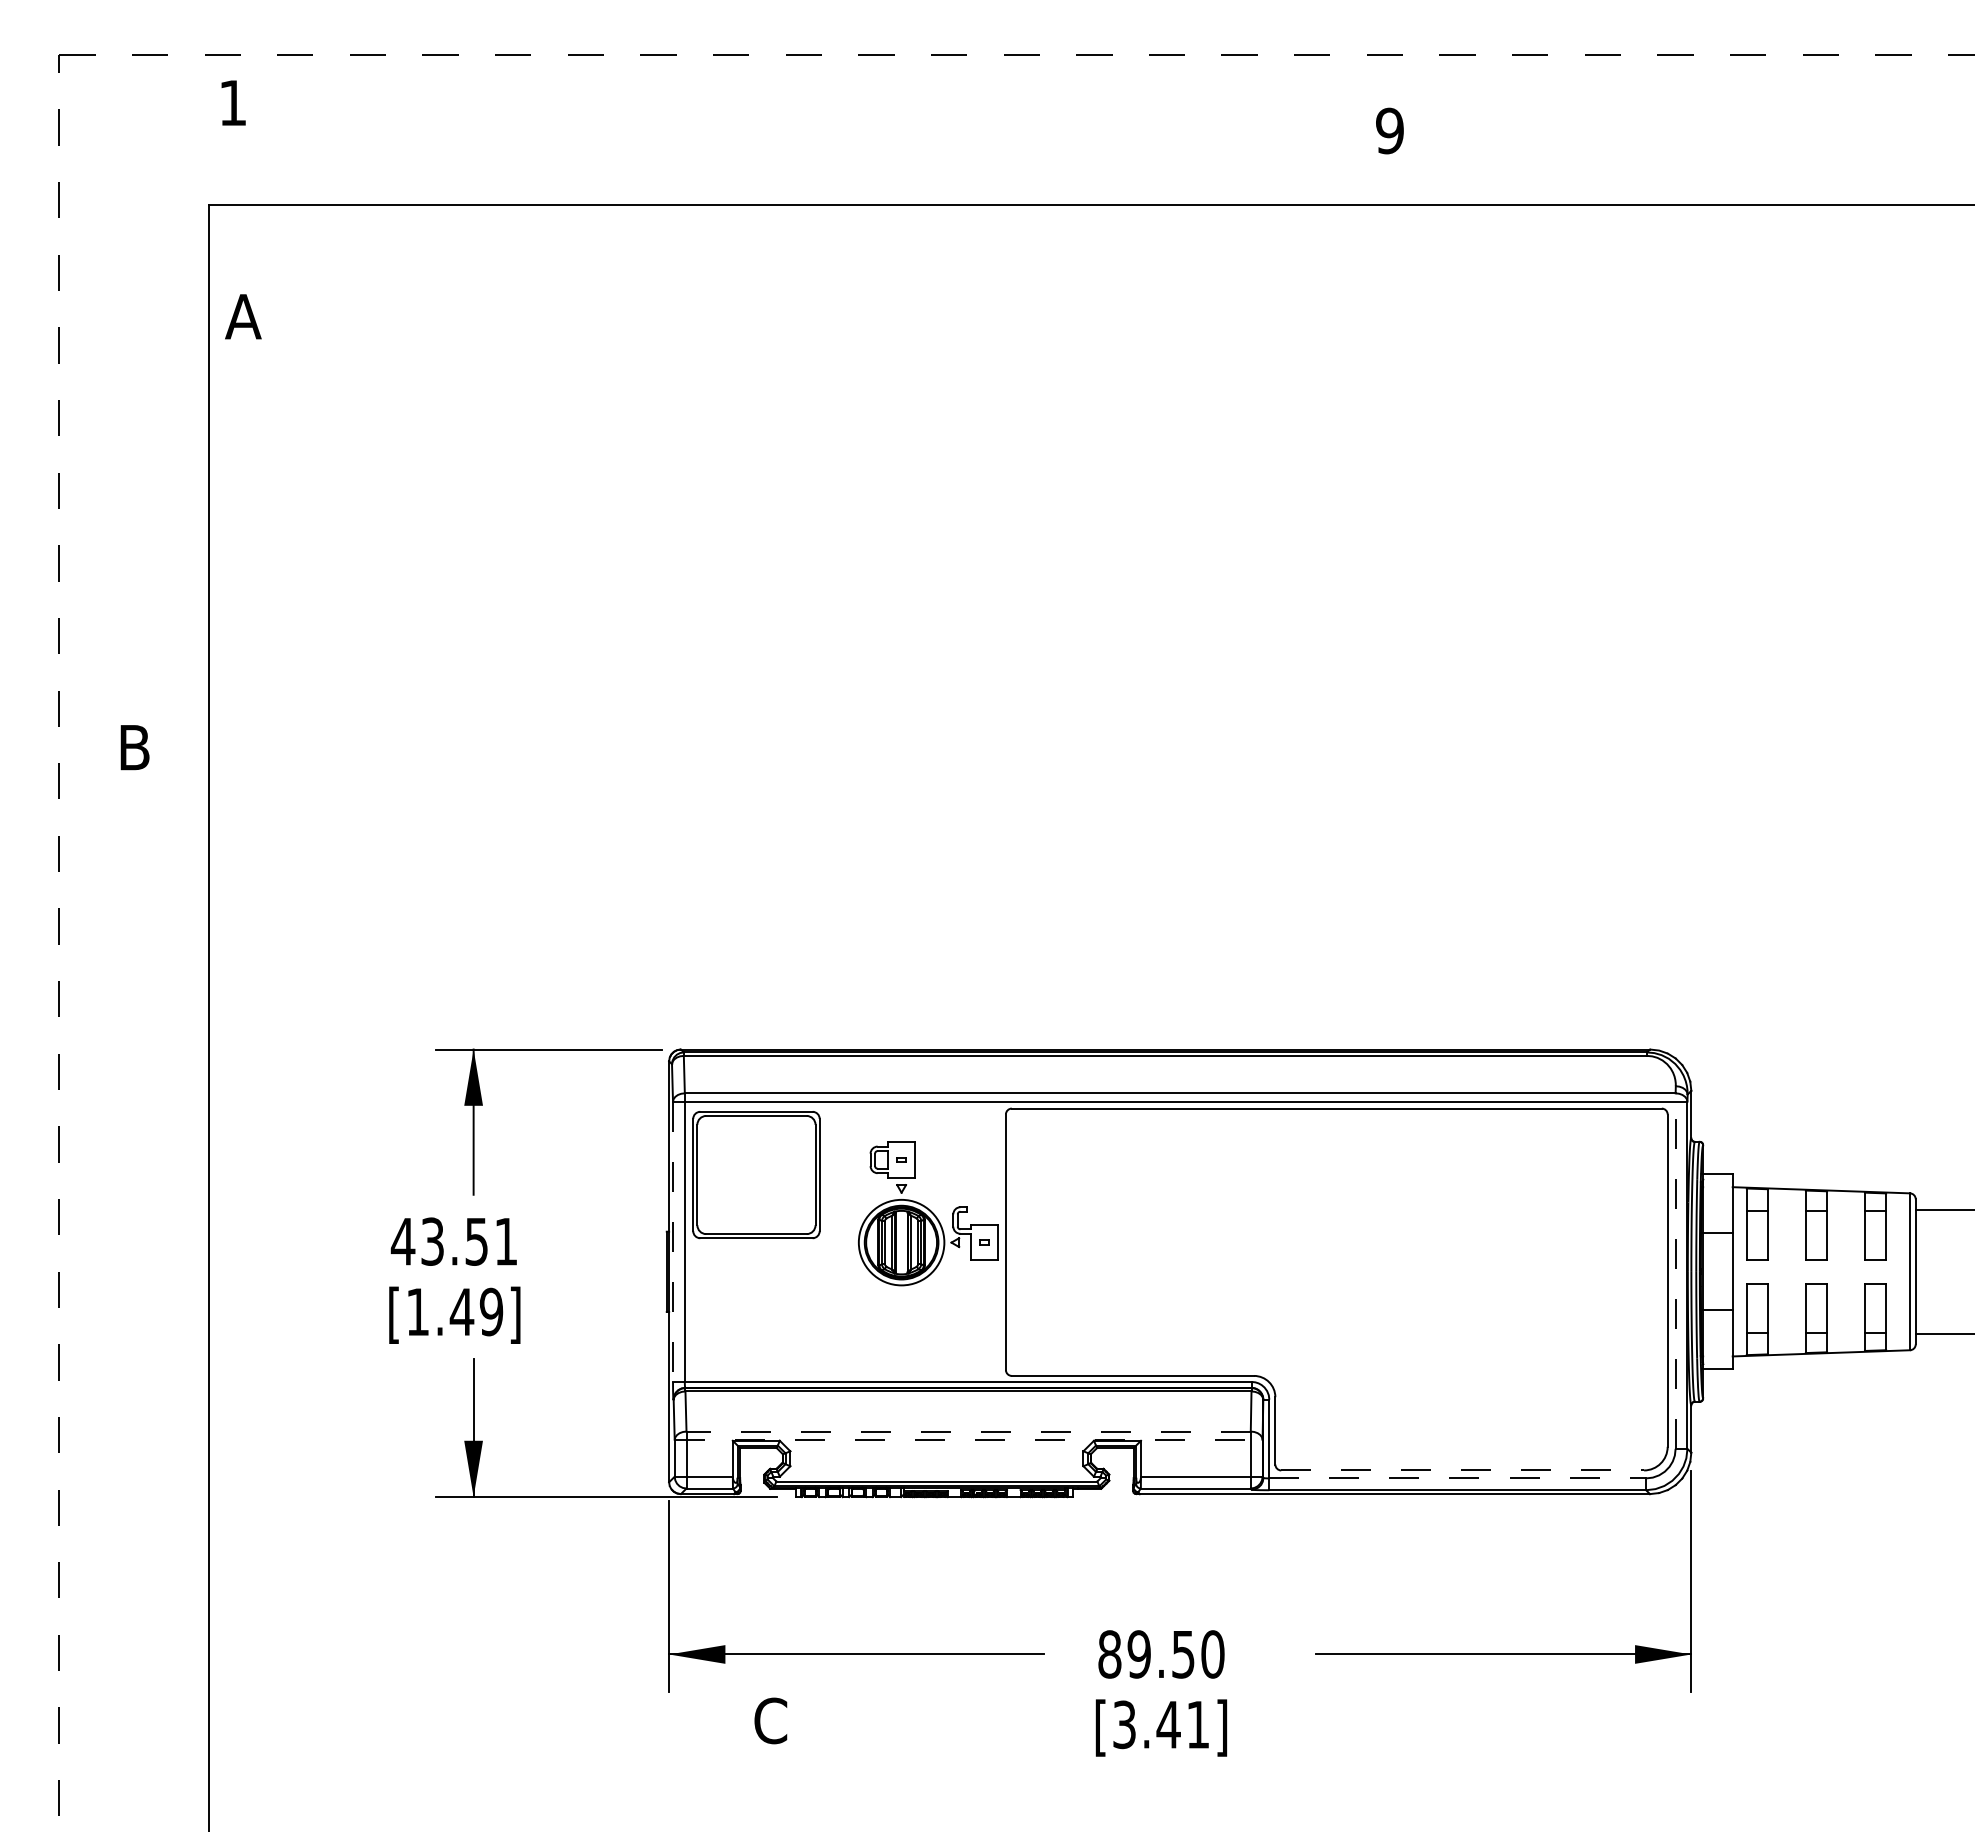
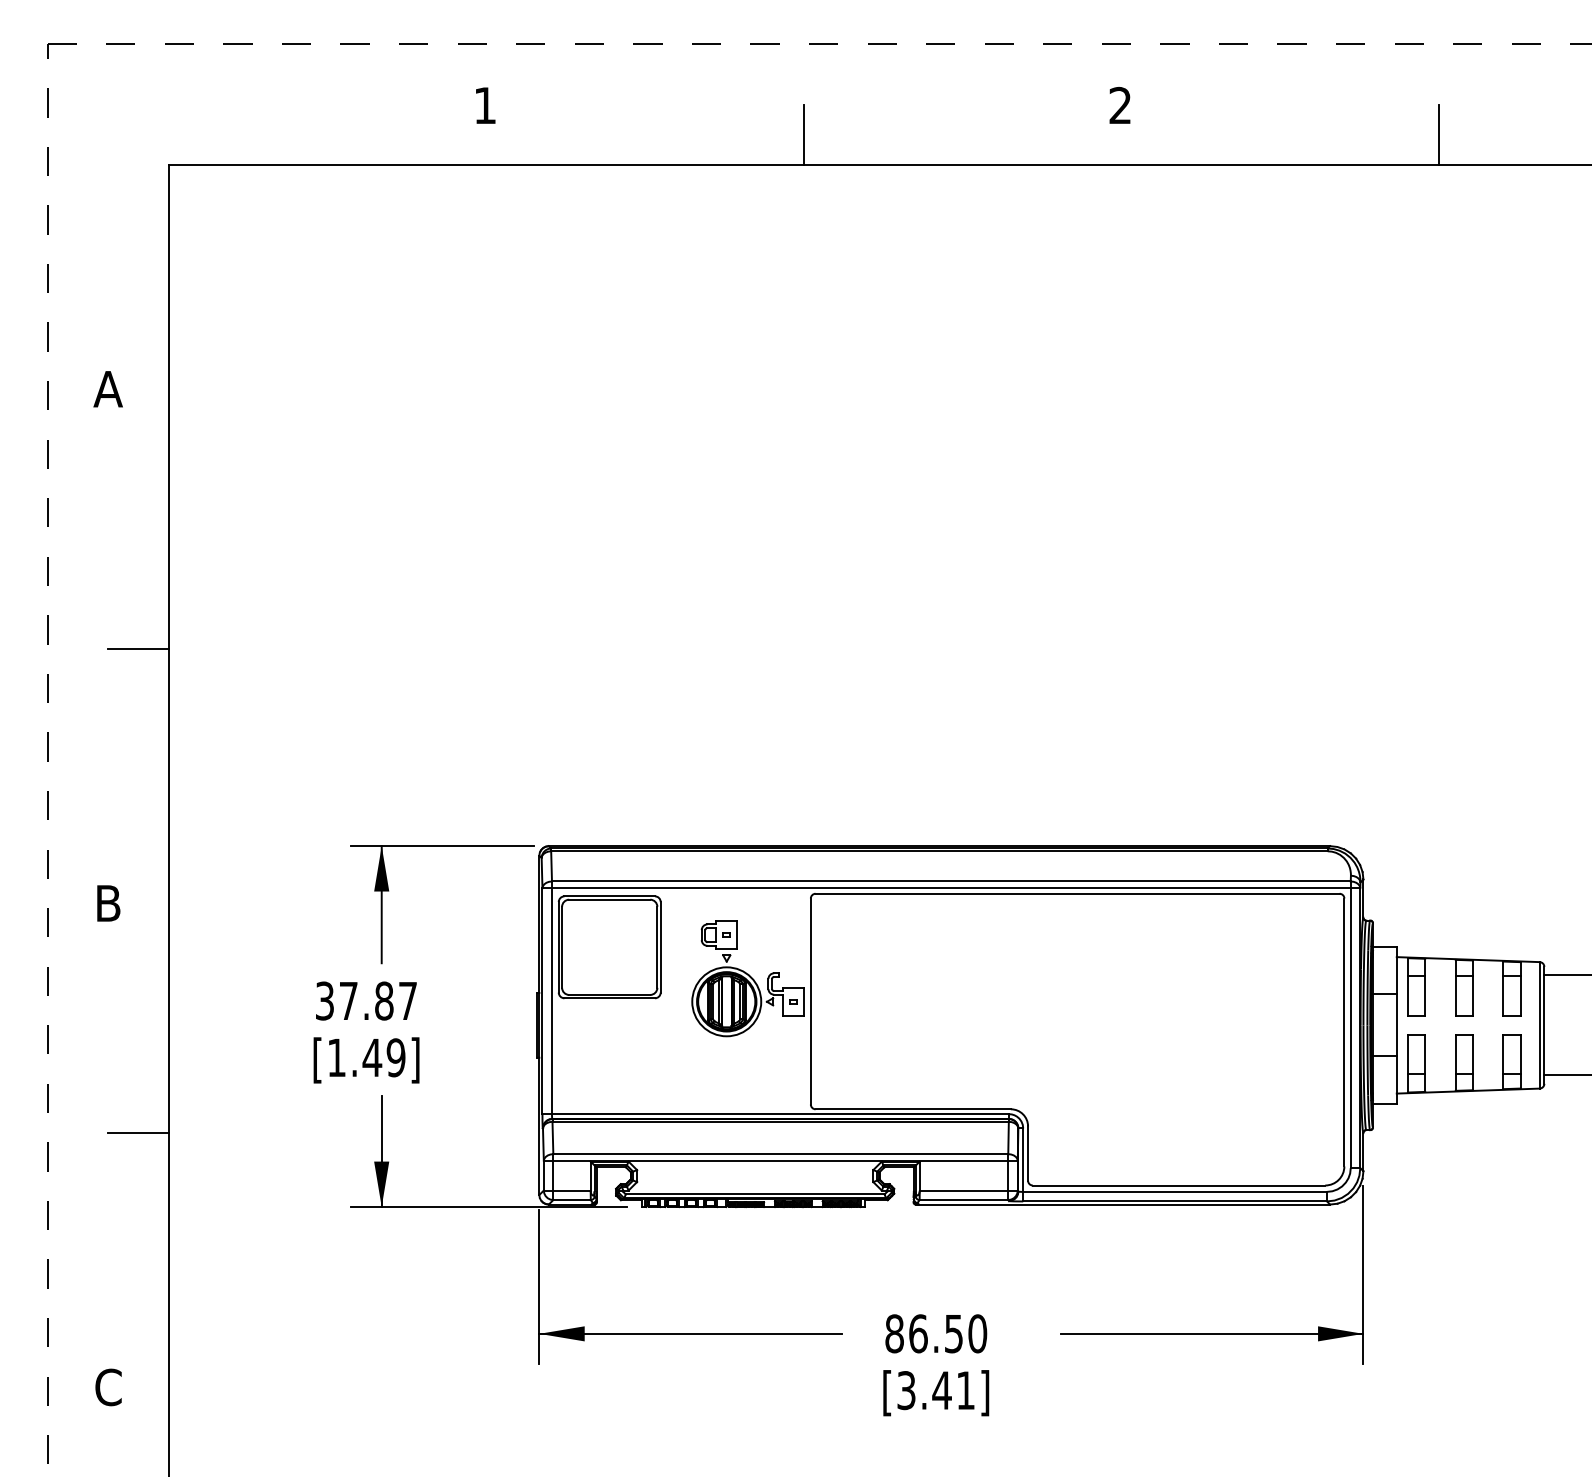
text: (233, 102) -> (485, 105), moved
text: (1389, 130) -> (1120, 105), 9 -> 2
line: (997, 167) -> (804, 135), added
line: (1785, 167) -> (1439, 135), added
text: (243, 316) -> (108, 389), moved
text: (134, 747) -> (108, 903), moved
line: (171, 805) -> (138, 649), added
text: (453, 1241) -> (365, 1000), 43.51 -> 37.87
line: (673, 1242) -> (542, 1001), dashed -> solid
line: (1675, 1271) -> (1350, 1025), dashed -> solid
line: (171, 1405) -> (138, 1133), added
line: (968, 1431) -> (780, 1154), dashed -> solid
line: (968, 1439) -> (780, 1160), dashed -> solid
line: (1463, 1470) -> (1179, 1185), dashed -> solid
line: (1458, 1478) -> (1175, 1191), dashed -> solid
text: (1139, 1654) -> (918, 1333), 89.50 -> 86.50
text: (770, 1720) -> (108, 1387), moved

